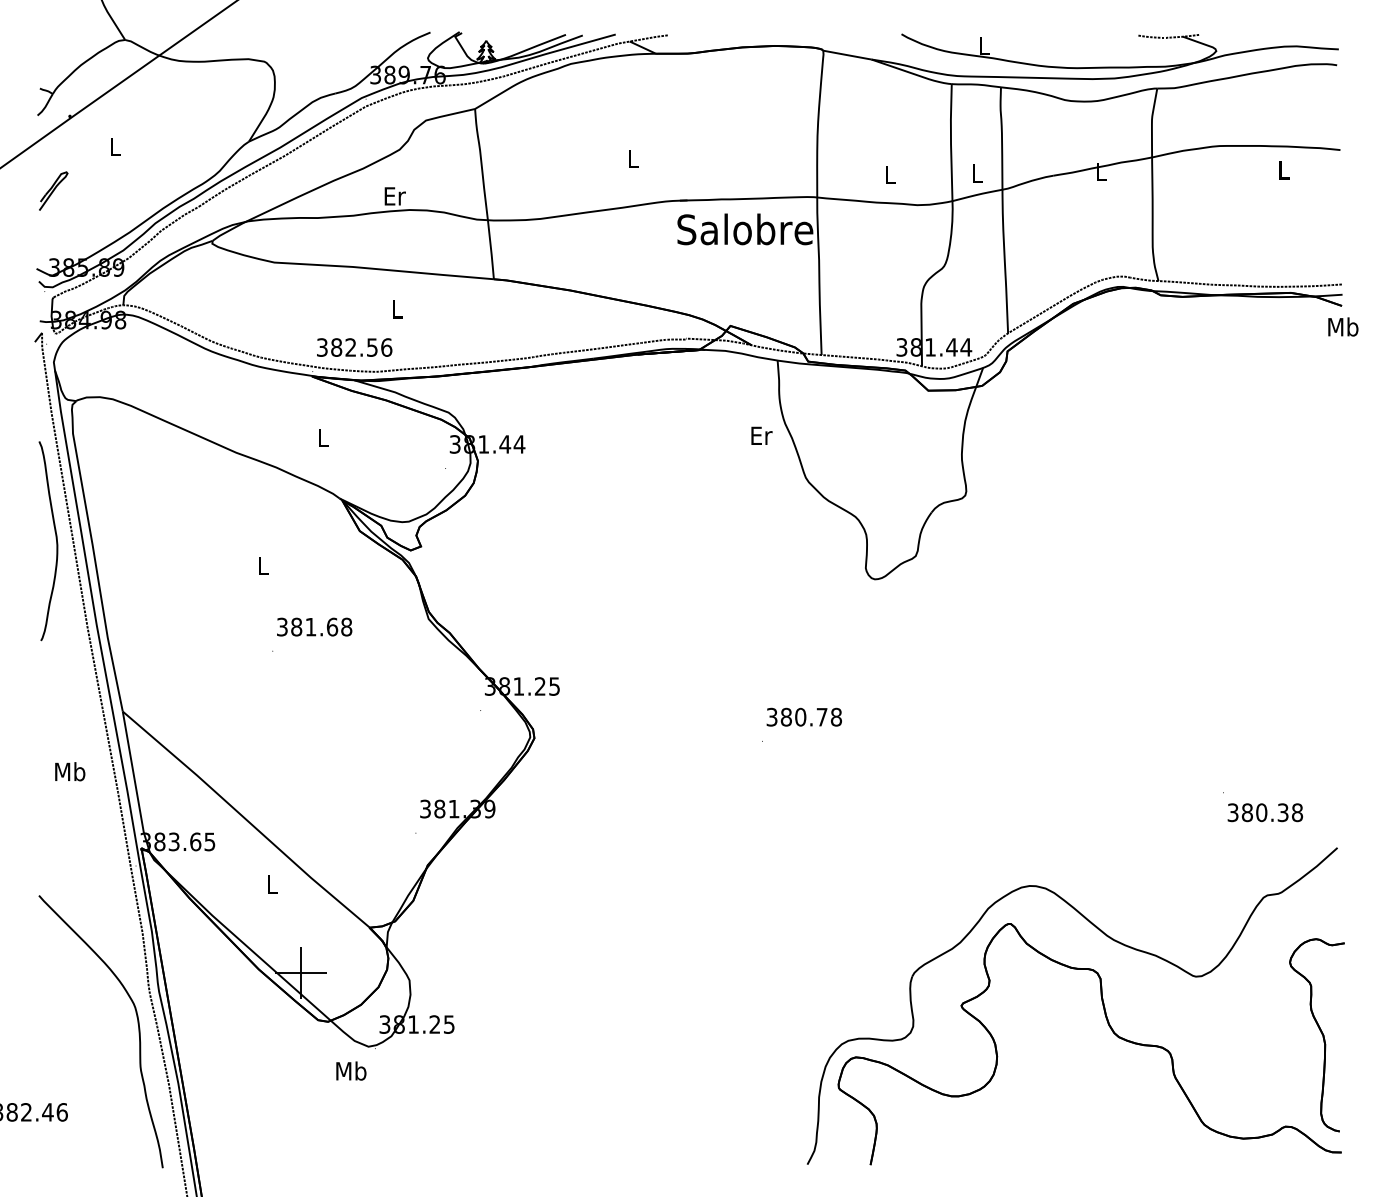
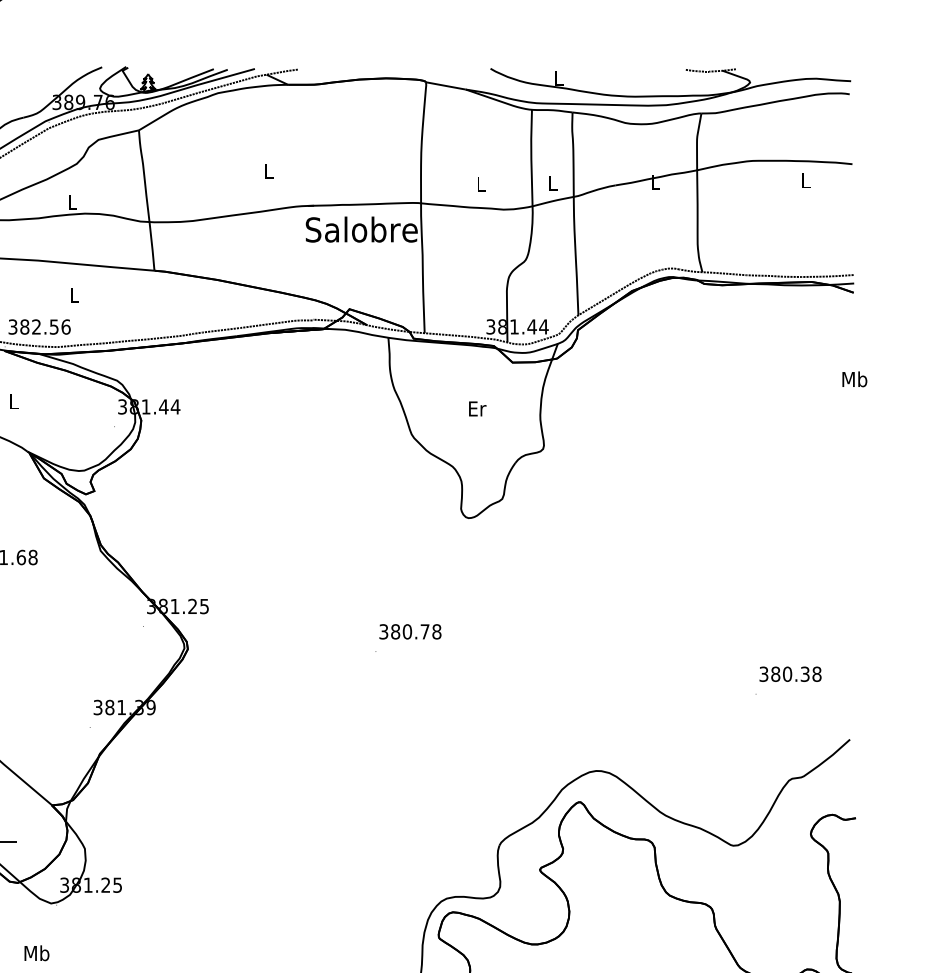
text: (394, 196) -> (72, 202), Er -> L
text: (1343, 326) -> (854, 378), moved
text: (761, 435) -> (477, 408), moved
text: (1265, 812) -> (790, 674), moved
text: (351, 1070) -> (37, 952), moved

